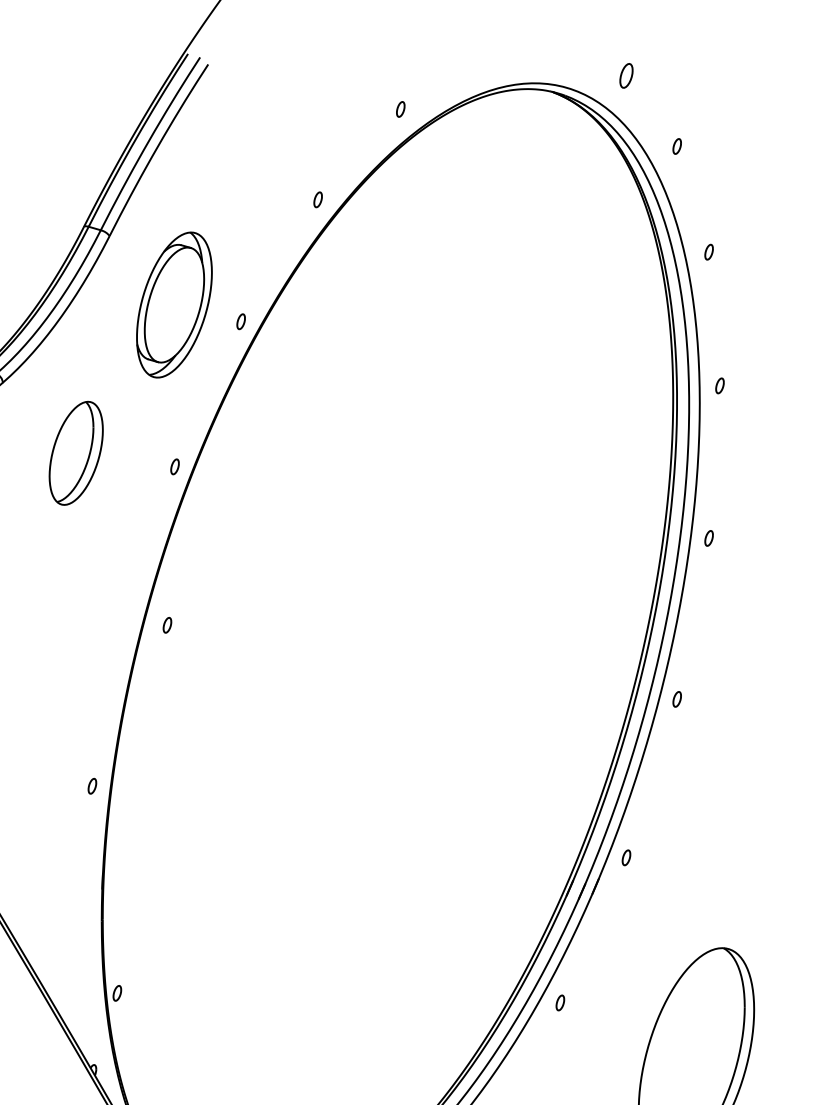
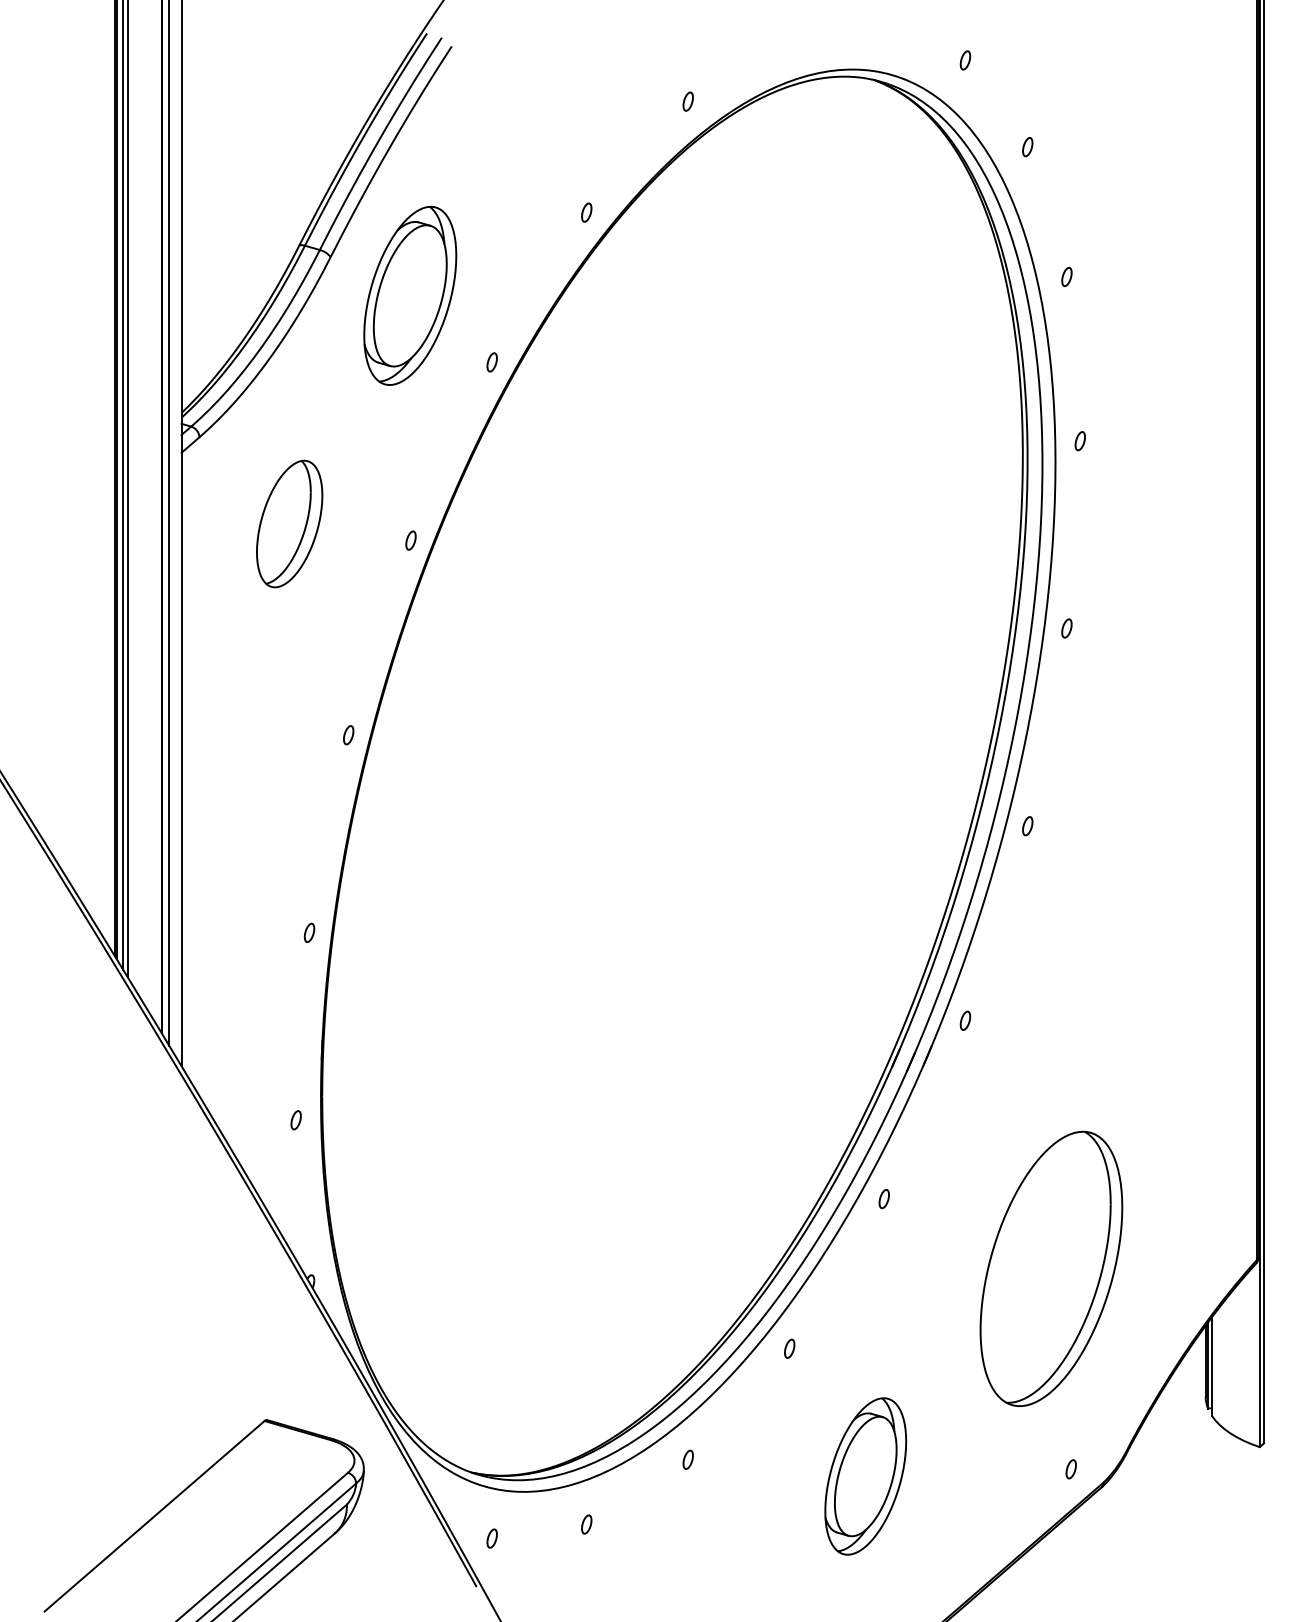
part: (626, 75) -> (965, 60), size x0.62
part: (174, 304) -> (410, 295), moved
part: (167, 625) -> (348, 735), moved
part: (116, 993) -> (295, 1120), moved

